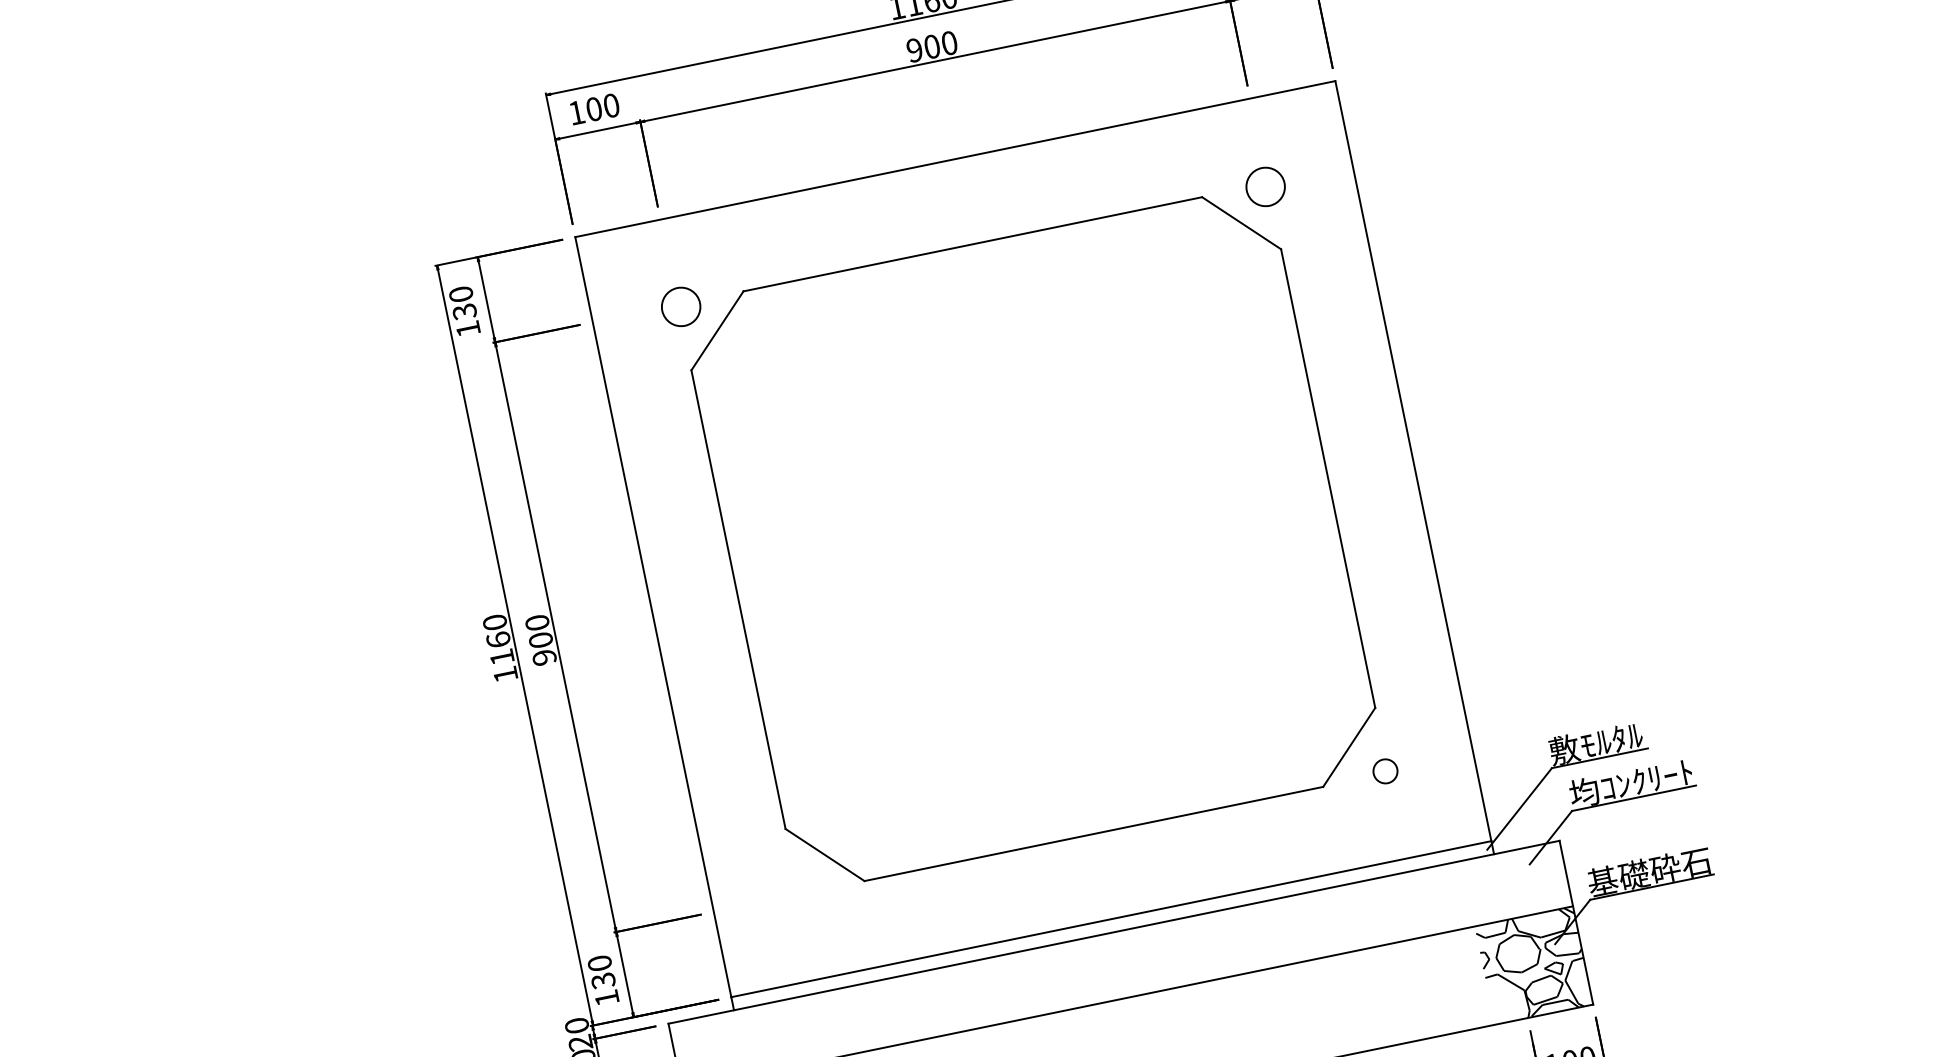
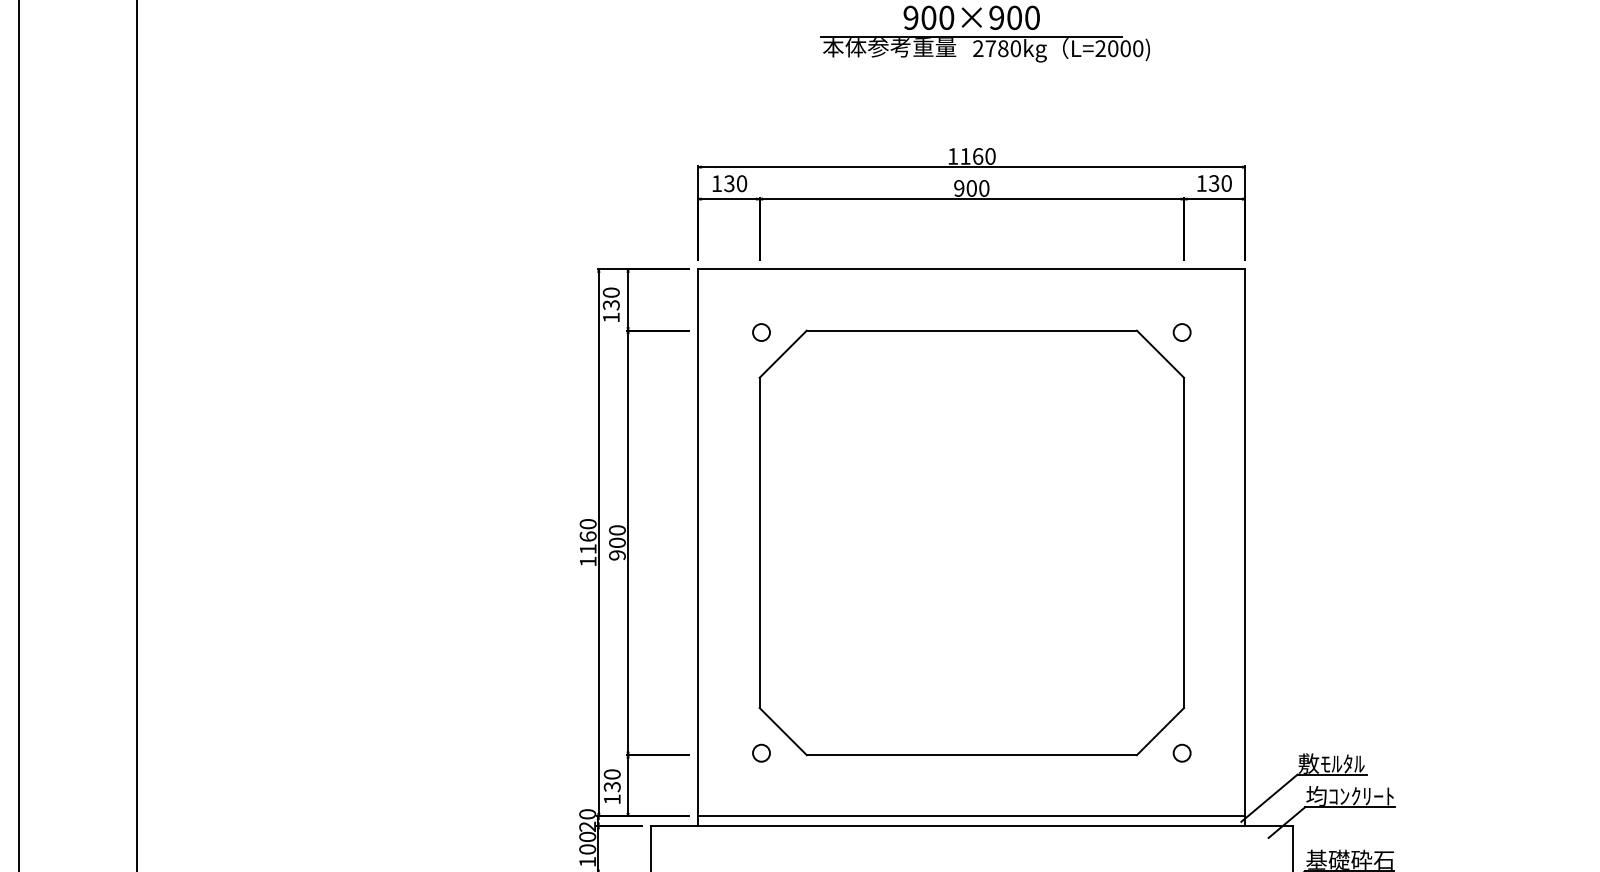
text: (594, 108) -> (729, 183), 100 -> 130
circle: (1264, 187) -> (1181, 332), size x0.62
circle: (681, 306) -> (761, 332), size x0.62
circle: (800, 890) -> (761, 752), added

